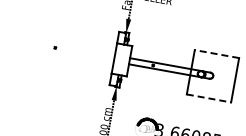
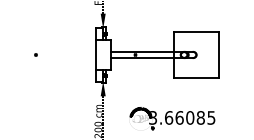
line: (217, 54) -> (196, 32), dashed -> solid
line: (209, 98) -> (196, 77), dashed -> solid

